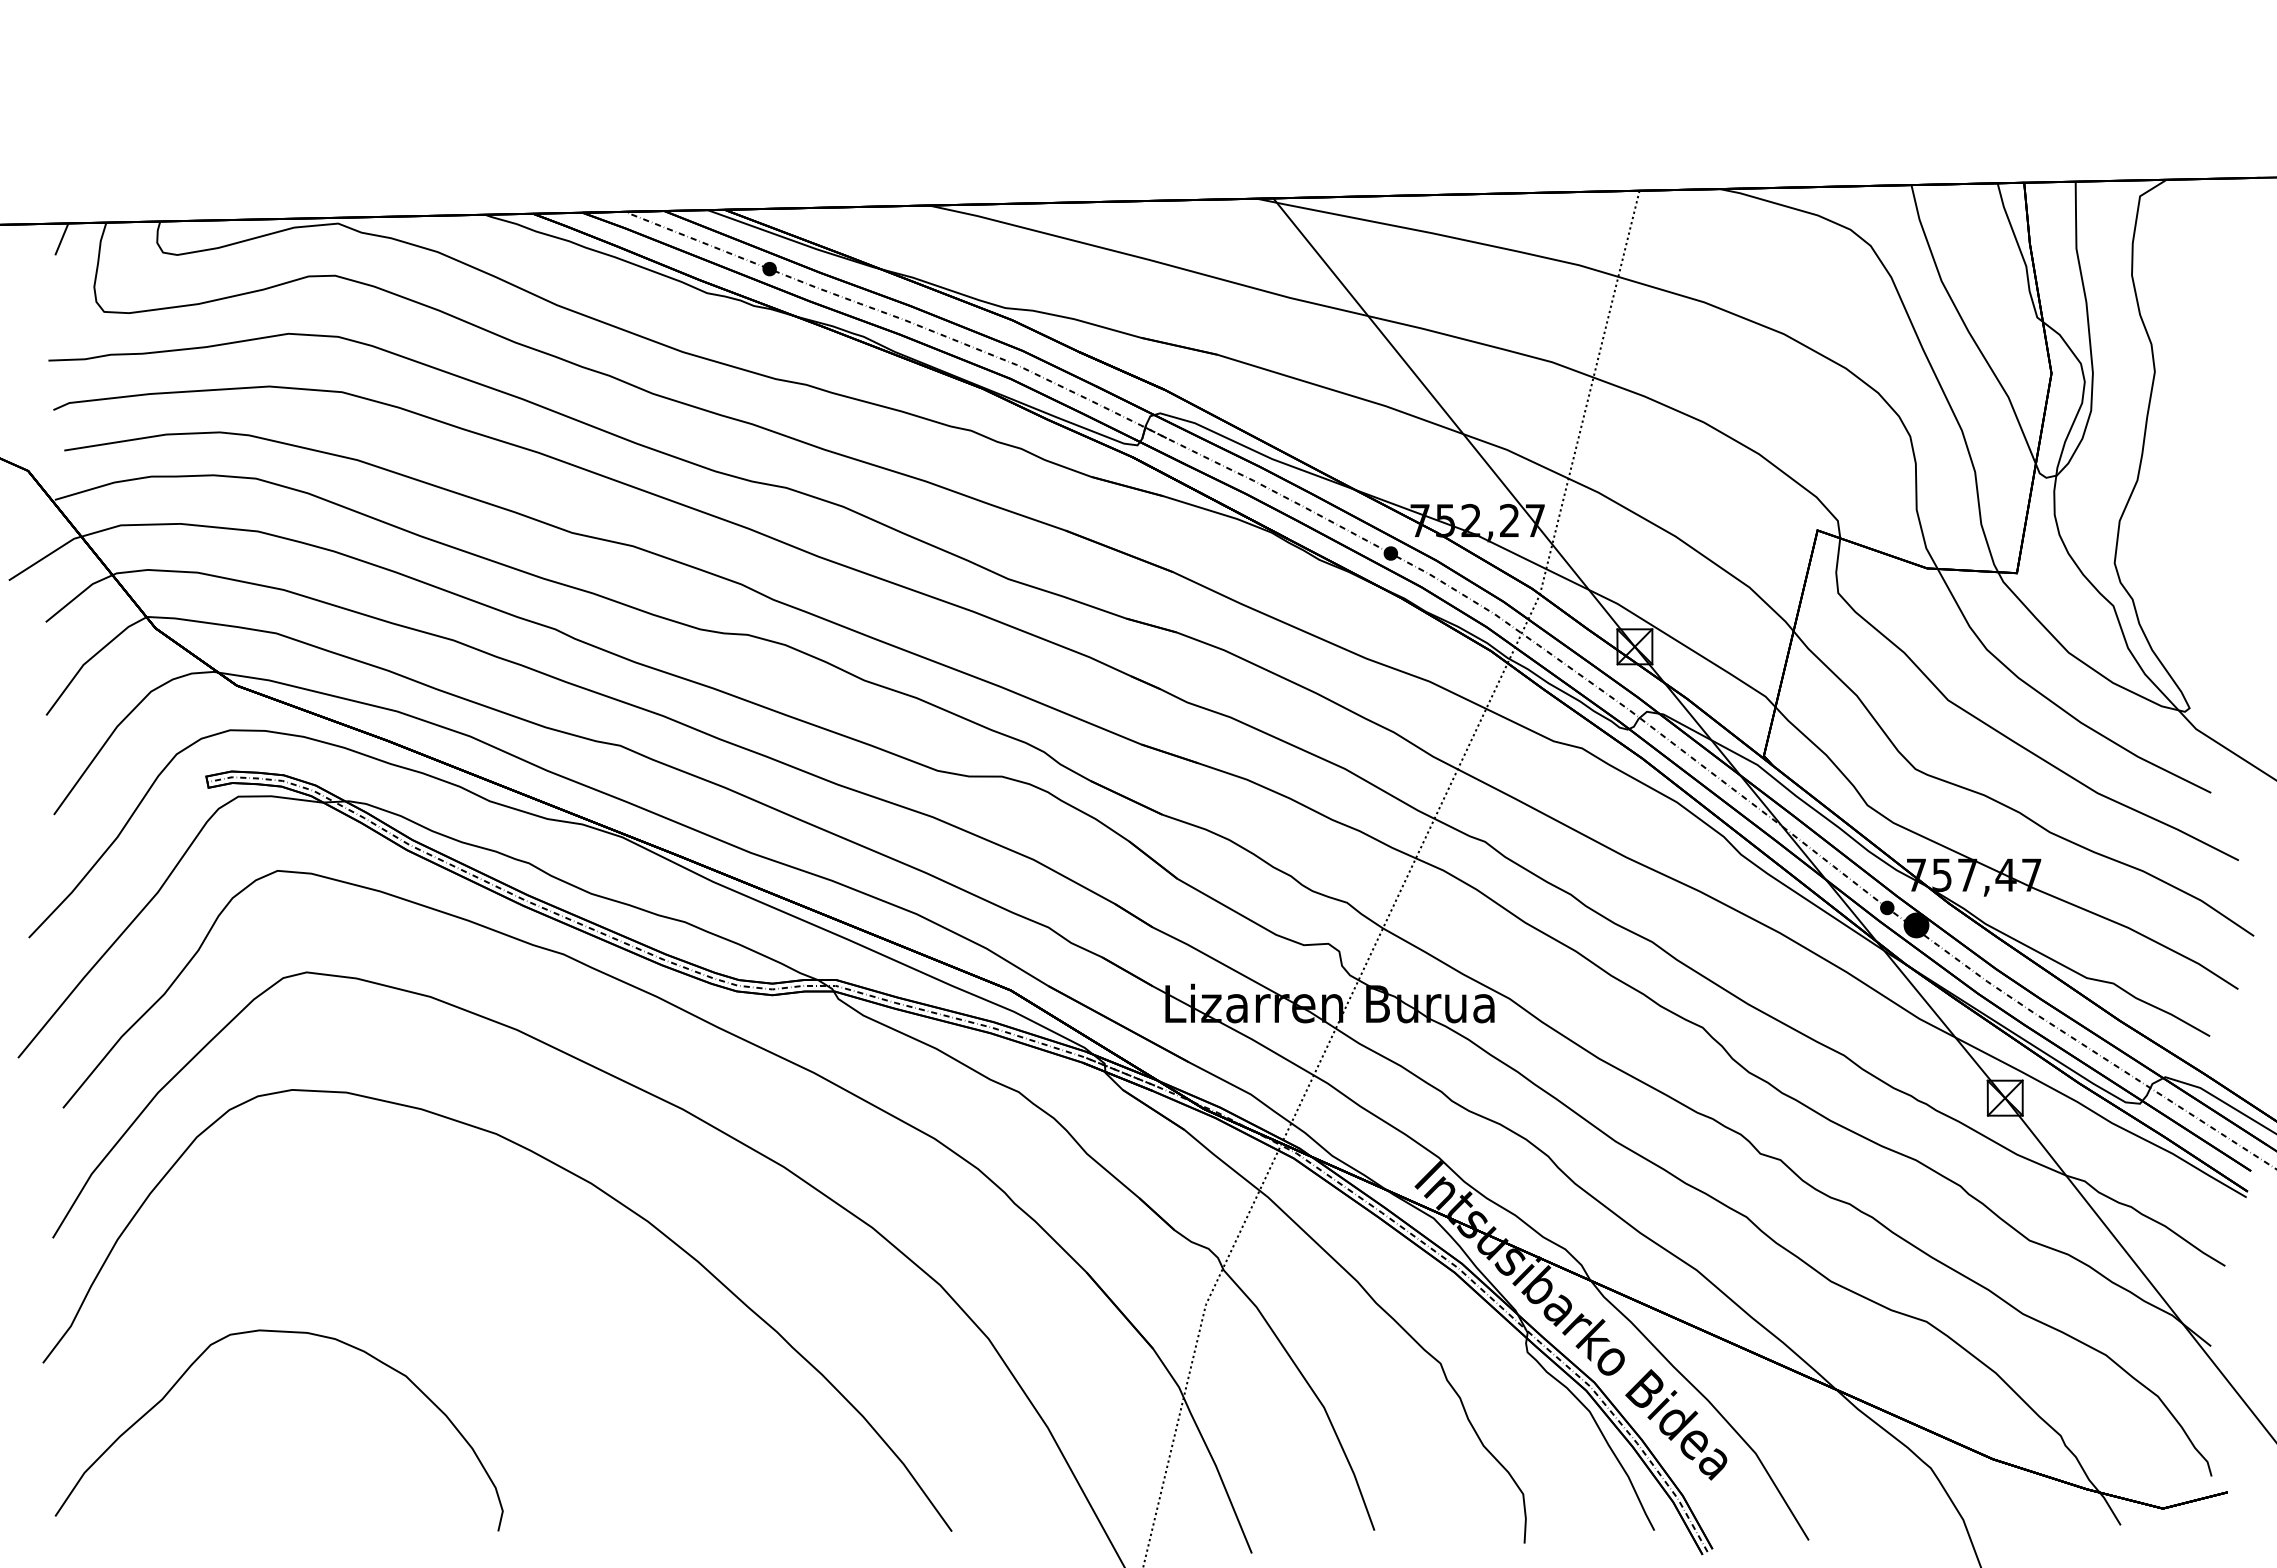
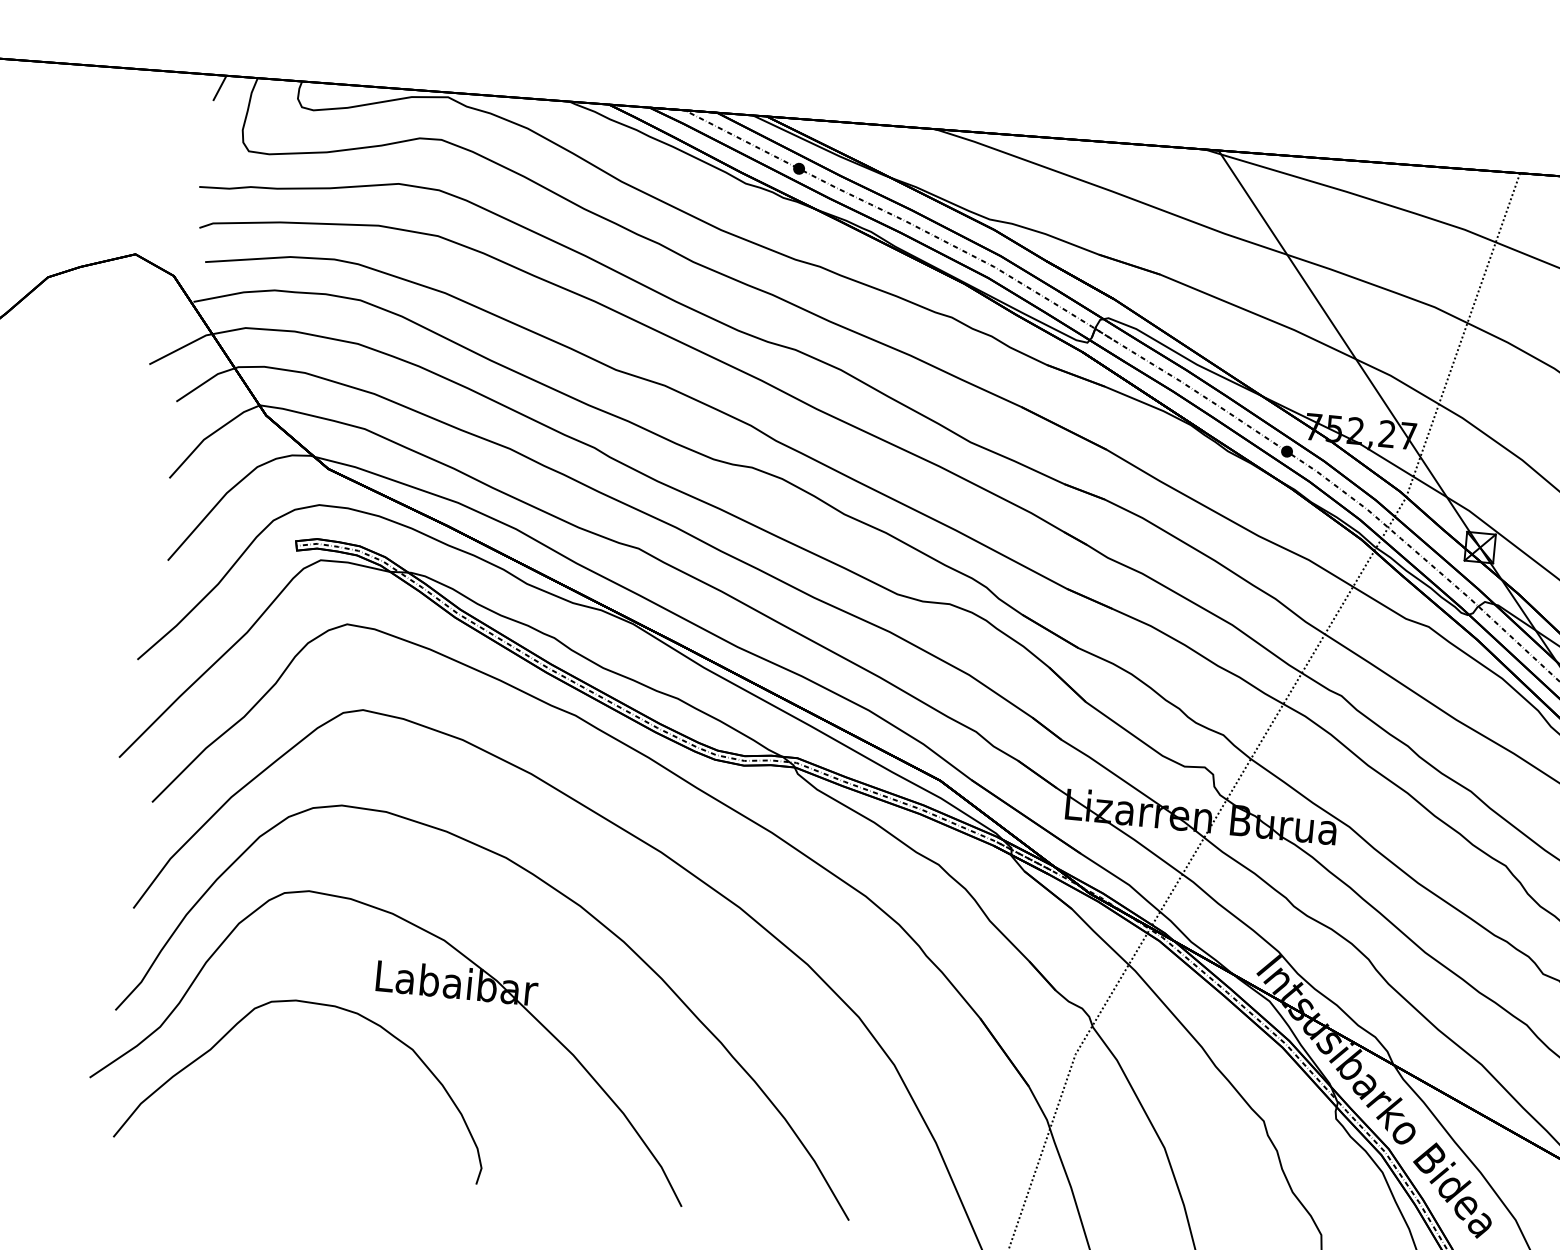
part: (384, 1310) -> (400, 994), added

